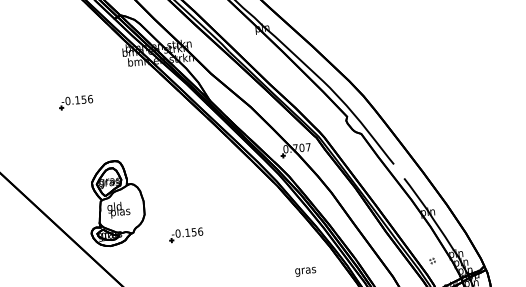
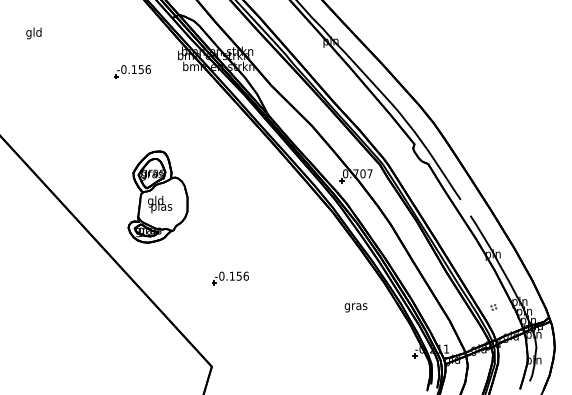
part: (76, 102) -> (132, 71), moved
part: (115, 202) -> (157, 196), moved
part: (186, 235) -> (230, 278), moved

